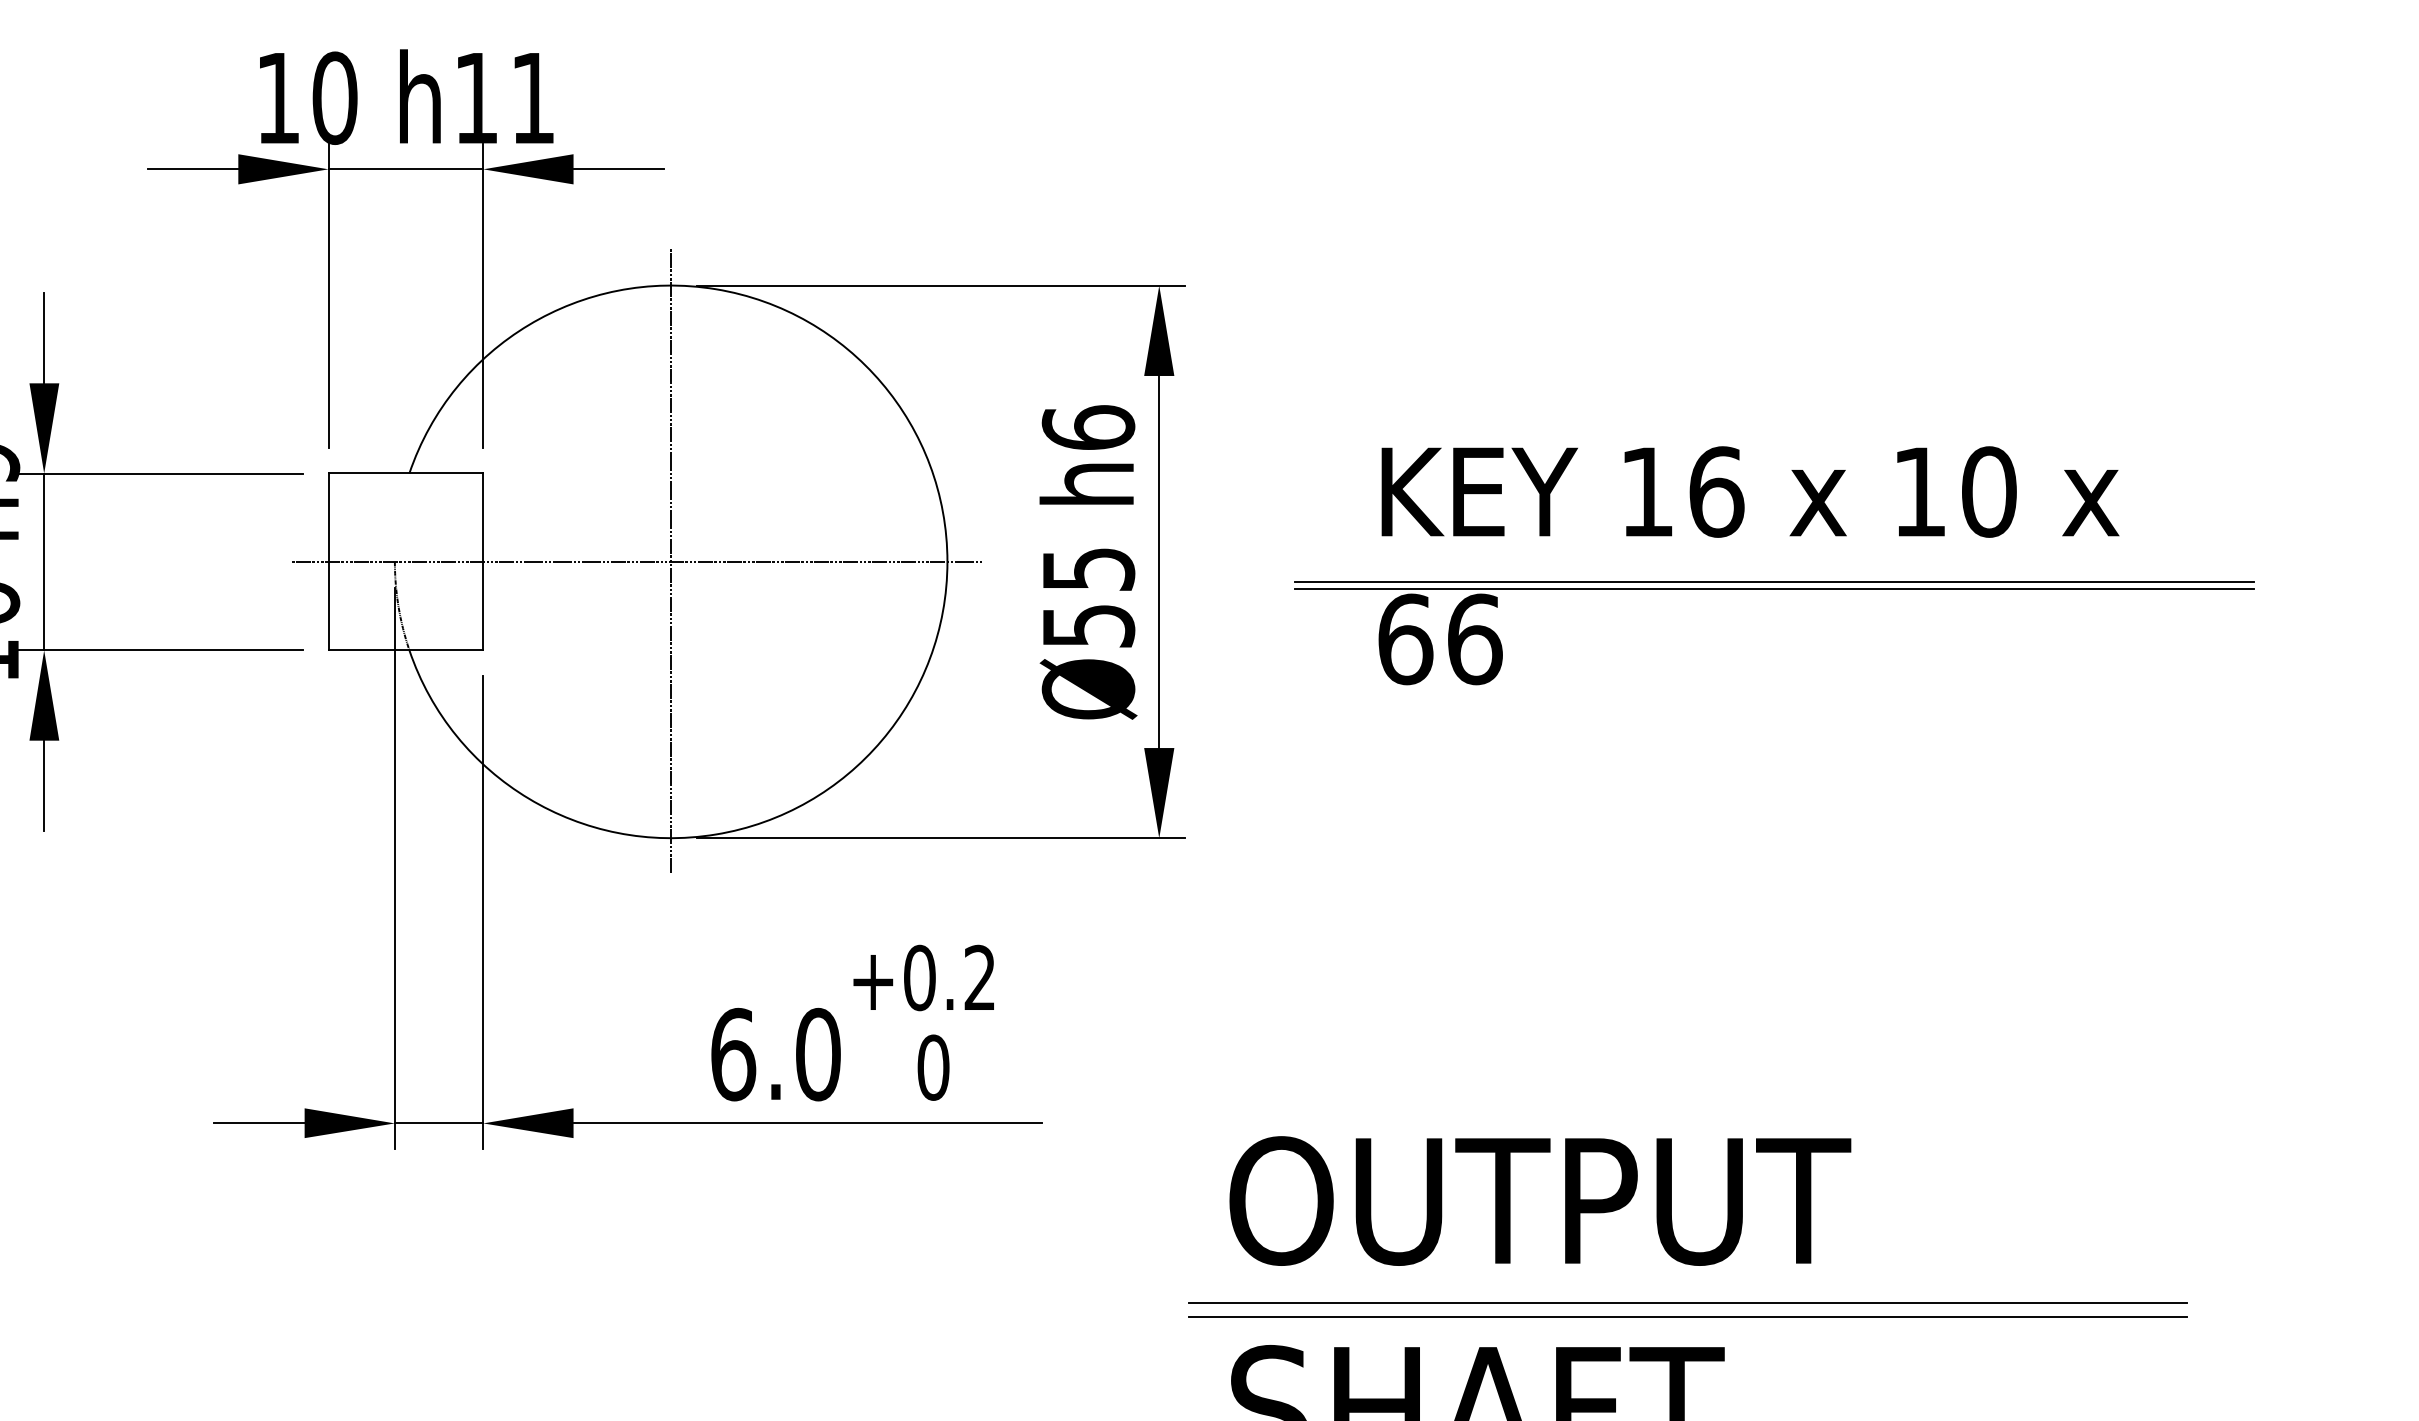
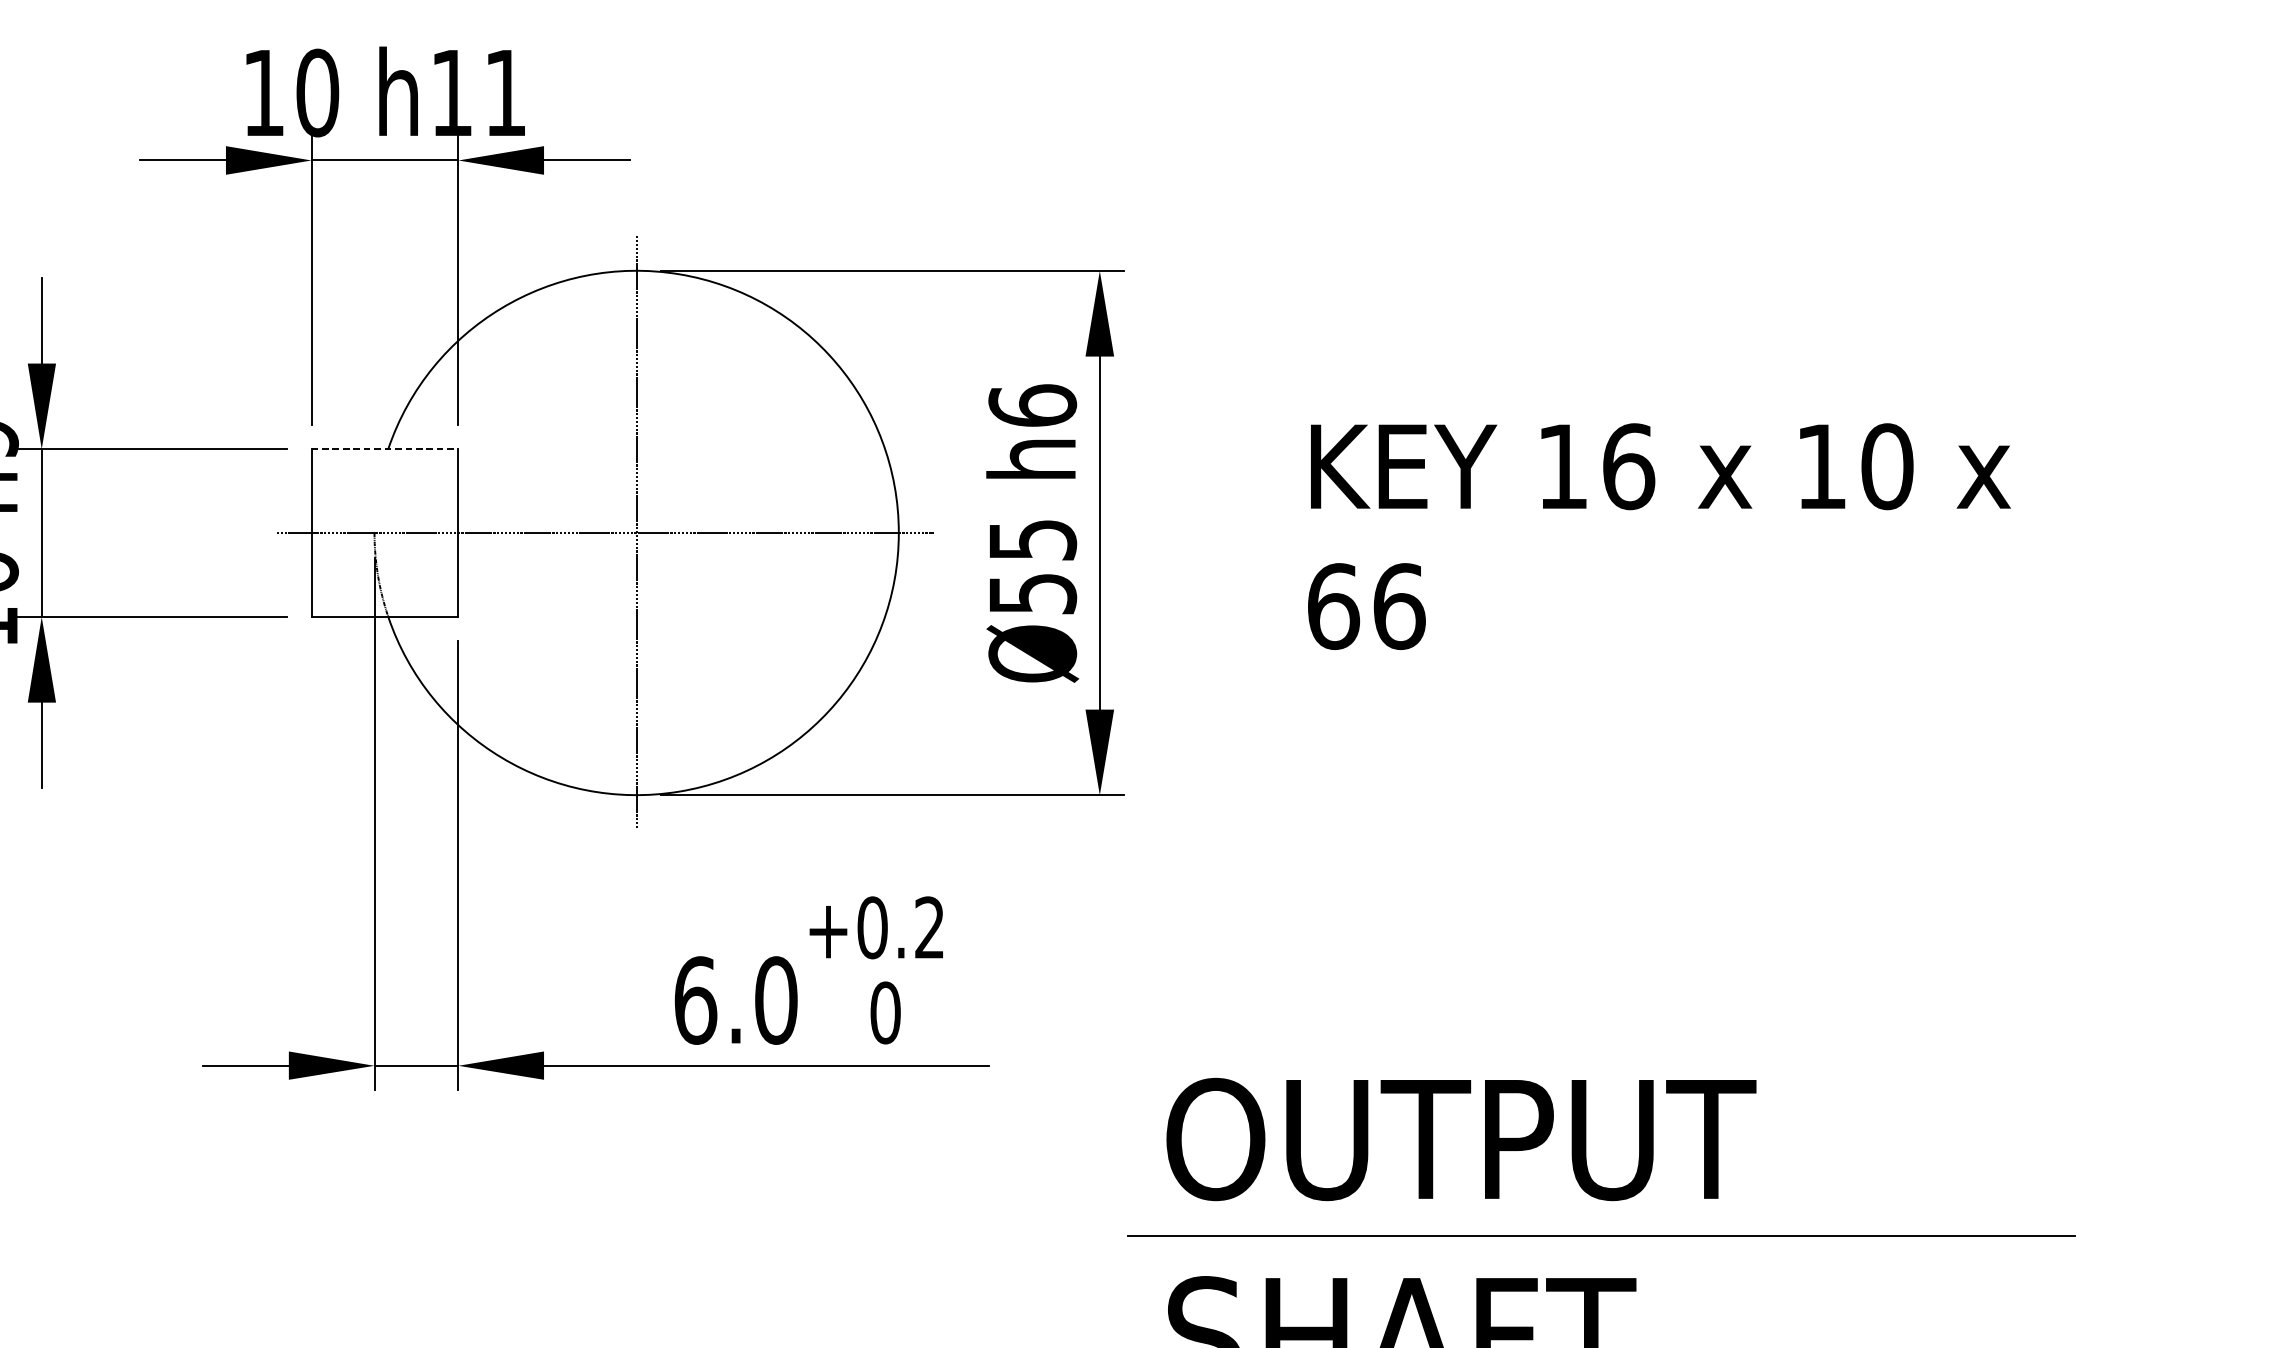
line: (406, 473) -> (385, 449), solid -> dashed
line: (1774, 581) -> (1683, 551), removed
line: (1774, 589) -> (1683, 559), removed
line: (1687, 1317) -> (1601, 1249), removed

